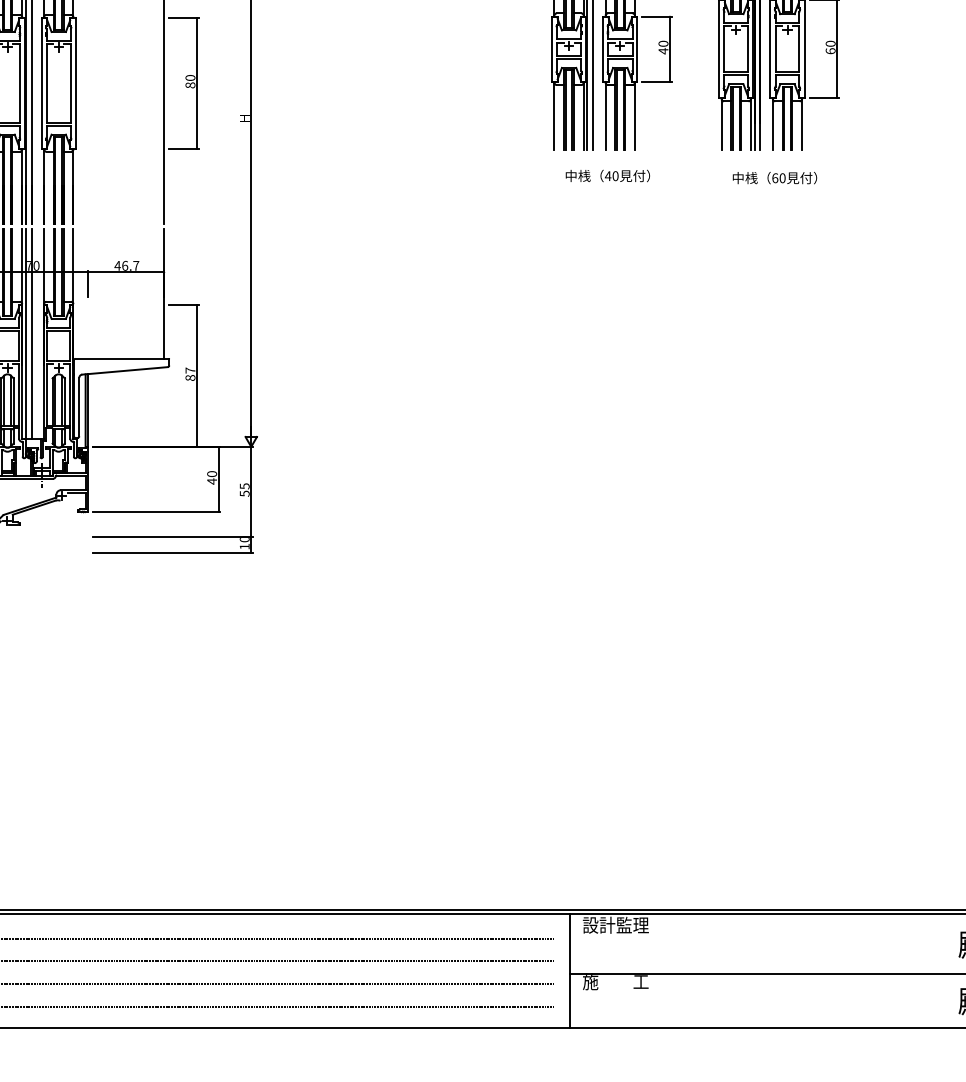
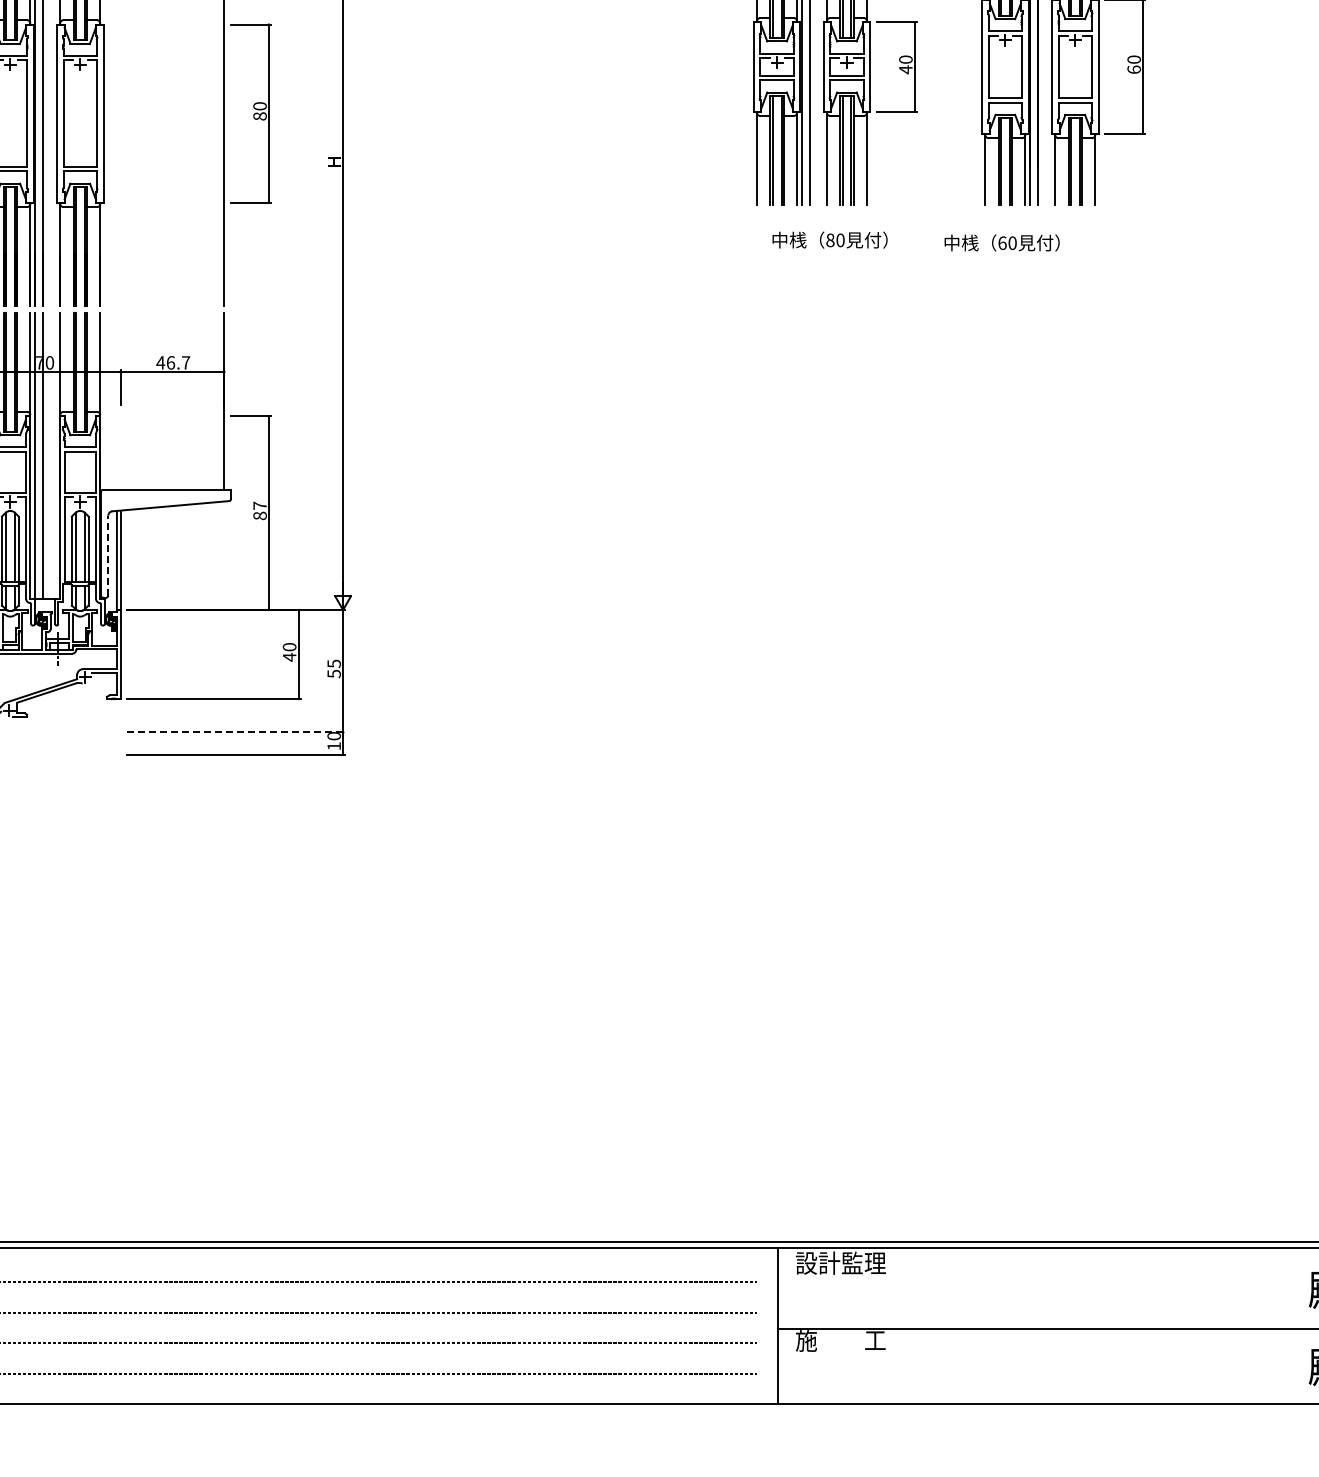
text: (607, 176) -> (829, 240), 40 -> 80
text: (774, 177) -> (1001, 242), moved
line: (79, 406) -> (108, 555), solid -> dashed
line: (173, 536) -> (236, 732), solid -> dashed

